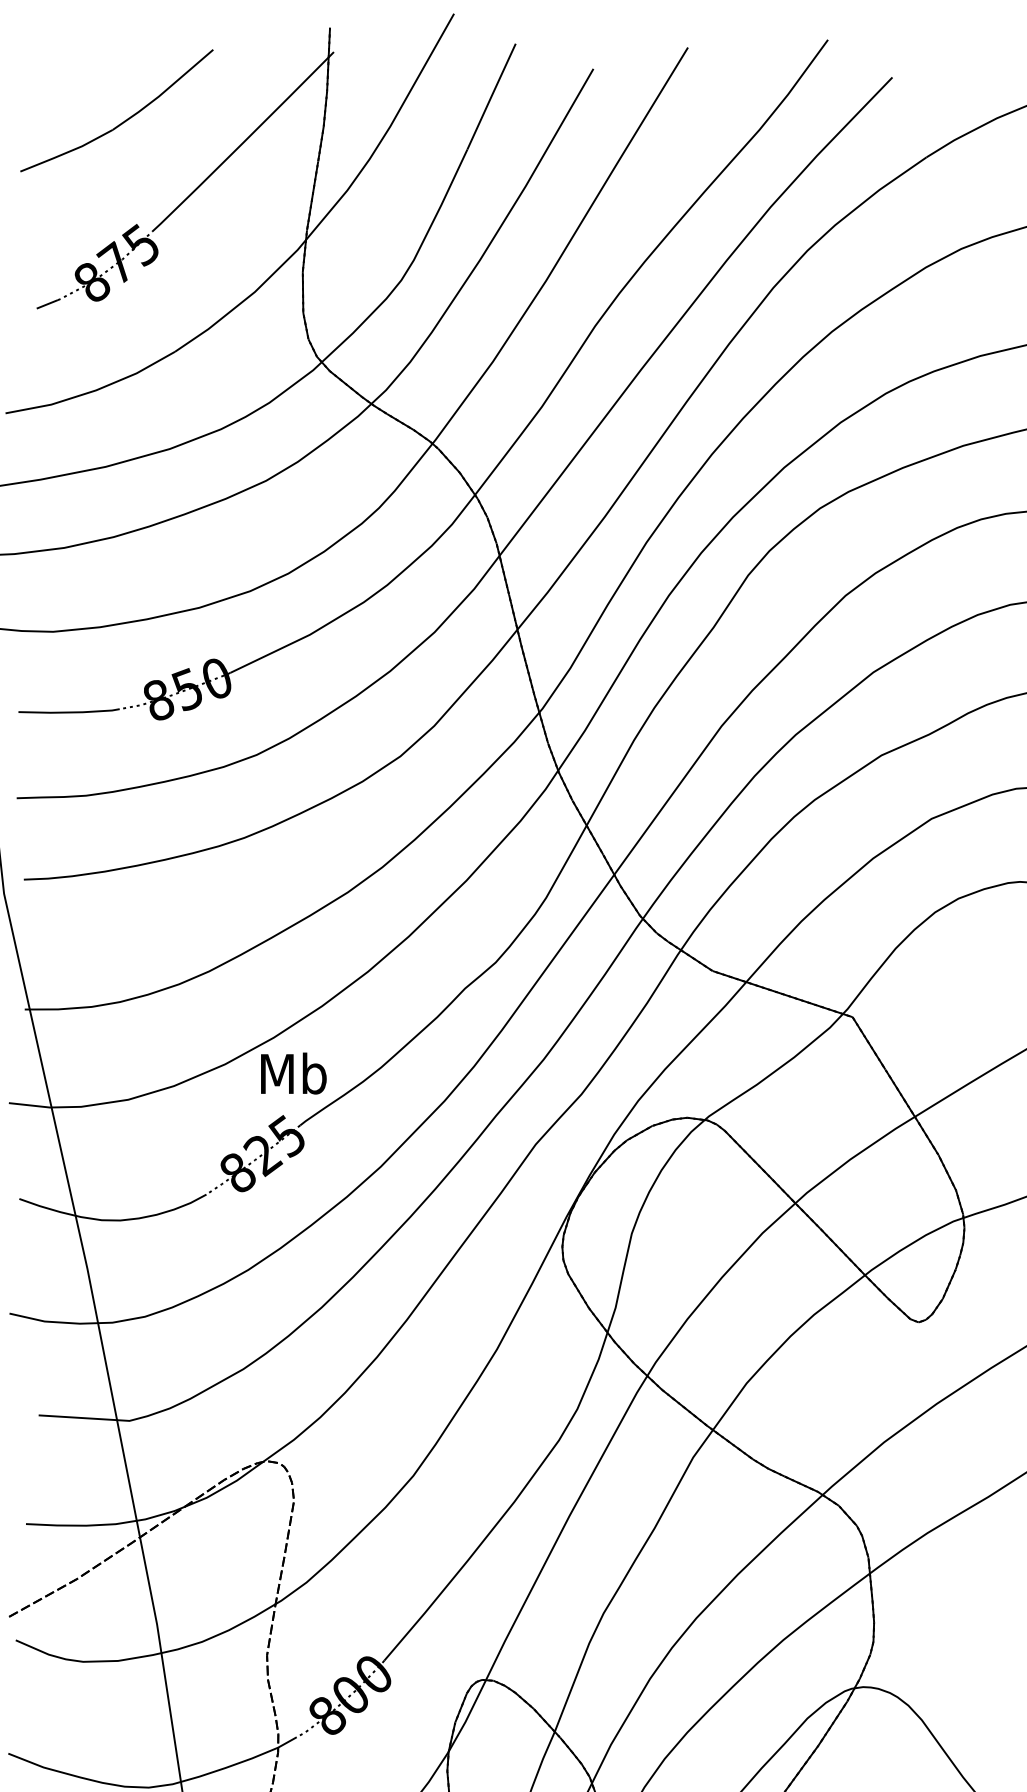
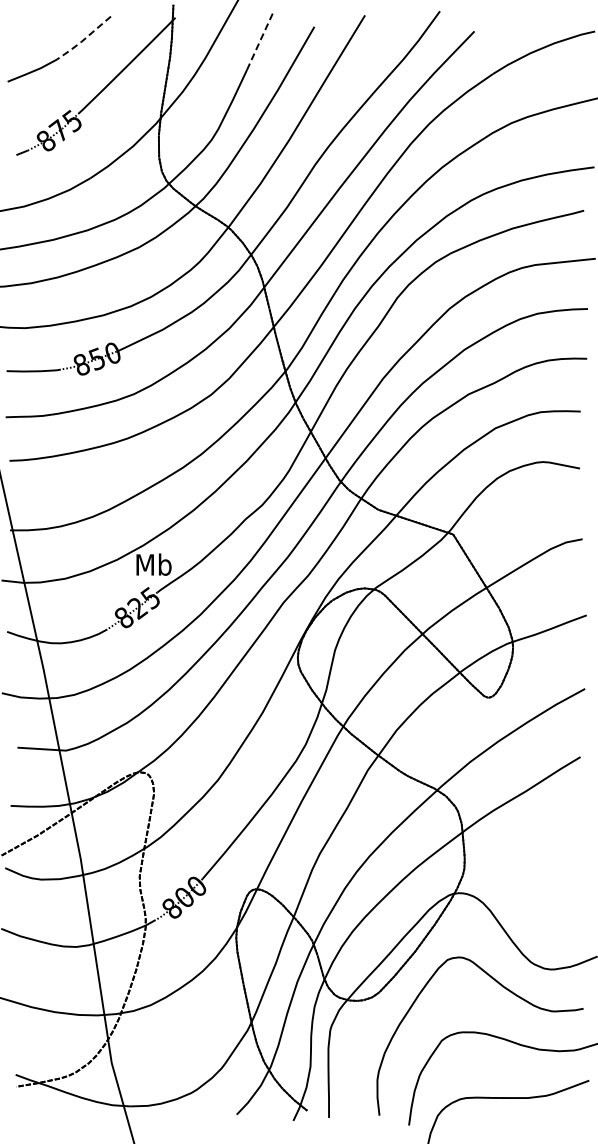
line: (163, 92) -> (84, 39), solid -> dashed
line: (490, 96) -> (259, 41), solid -> dashed

